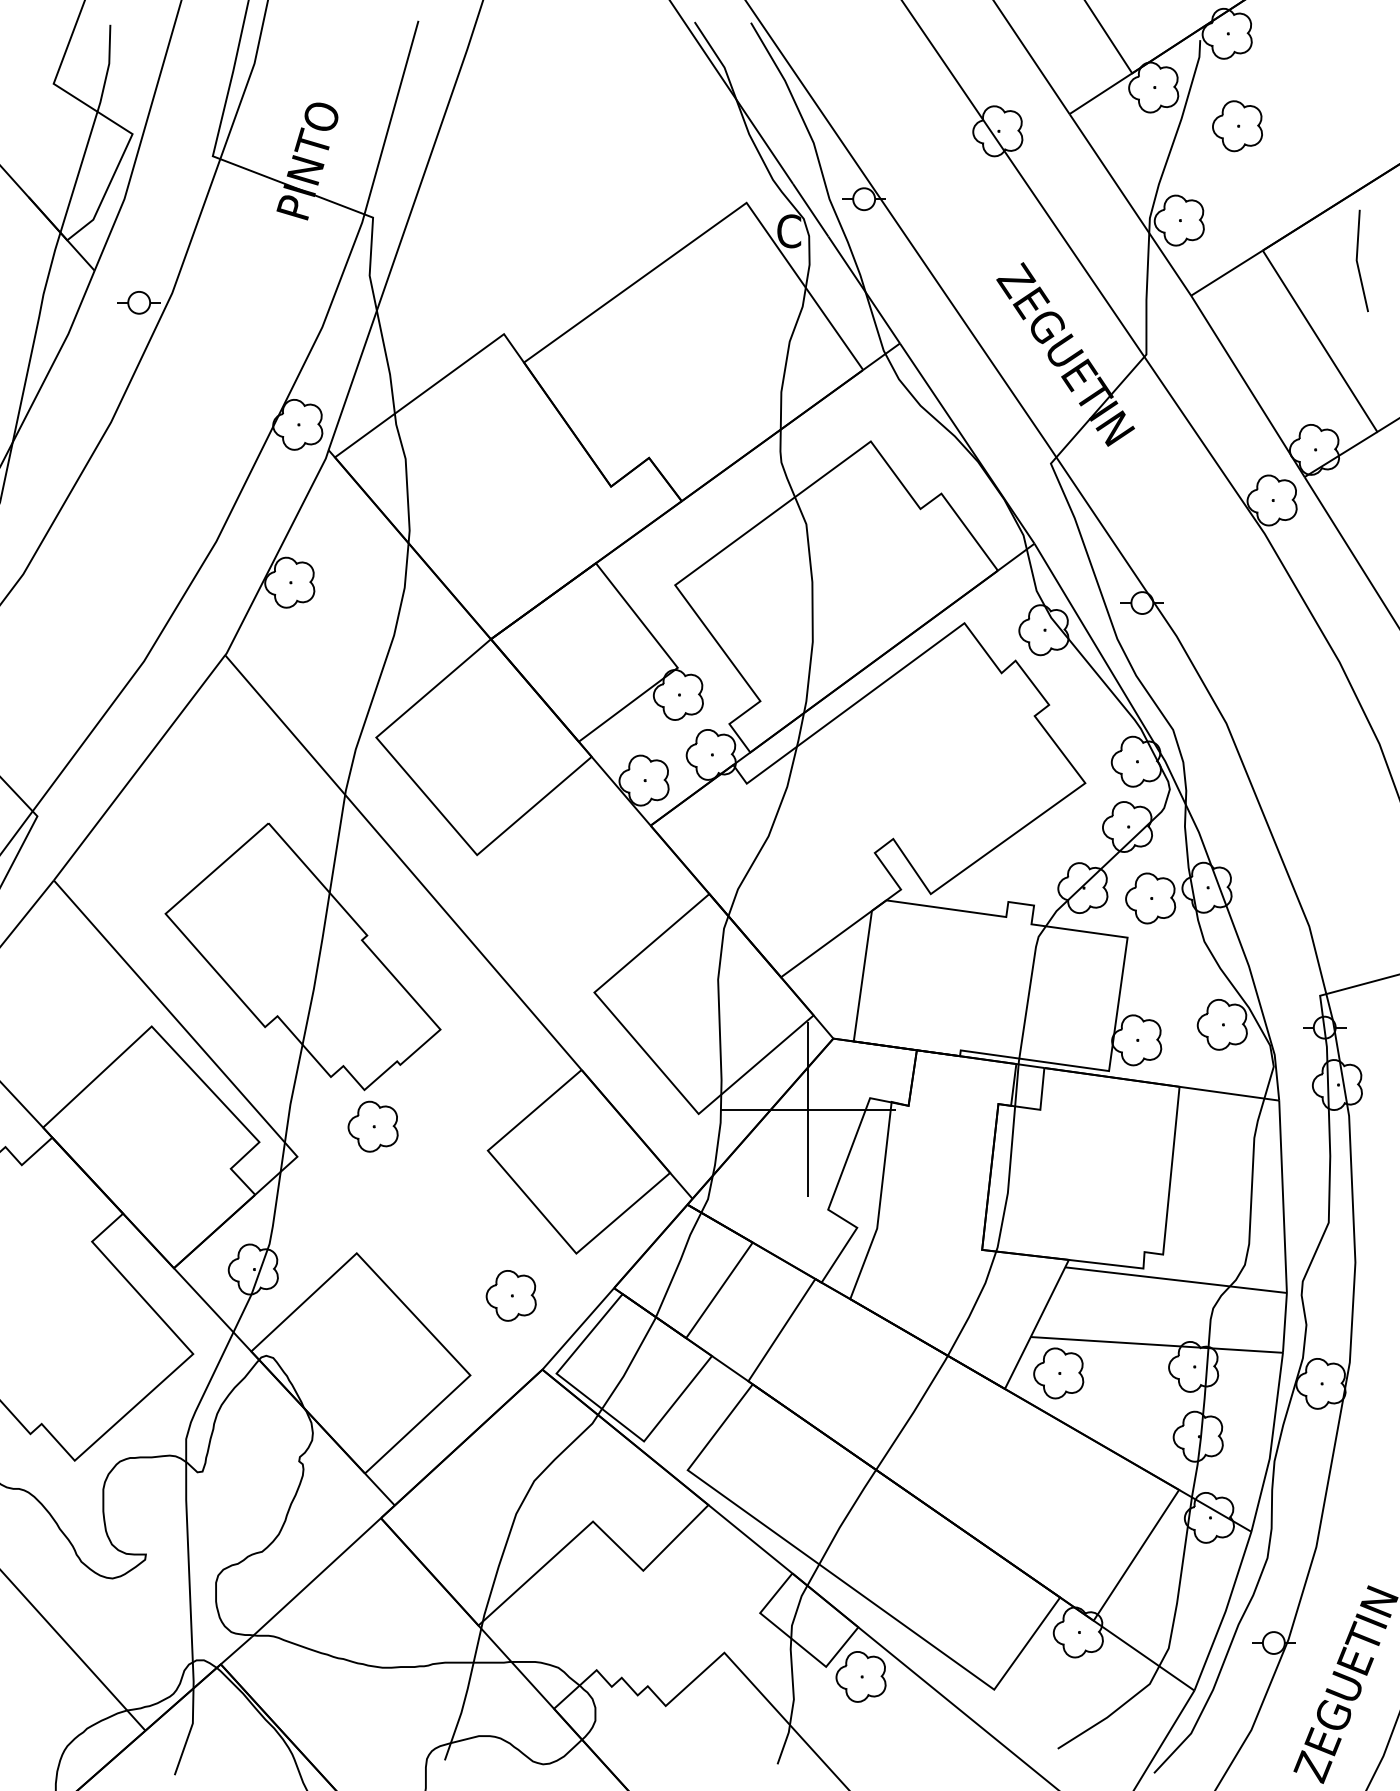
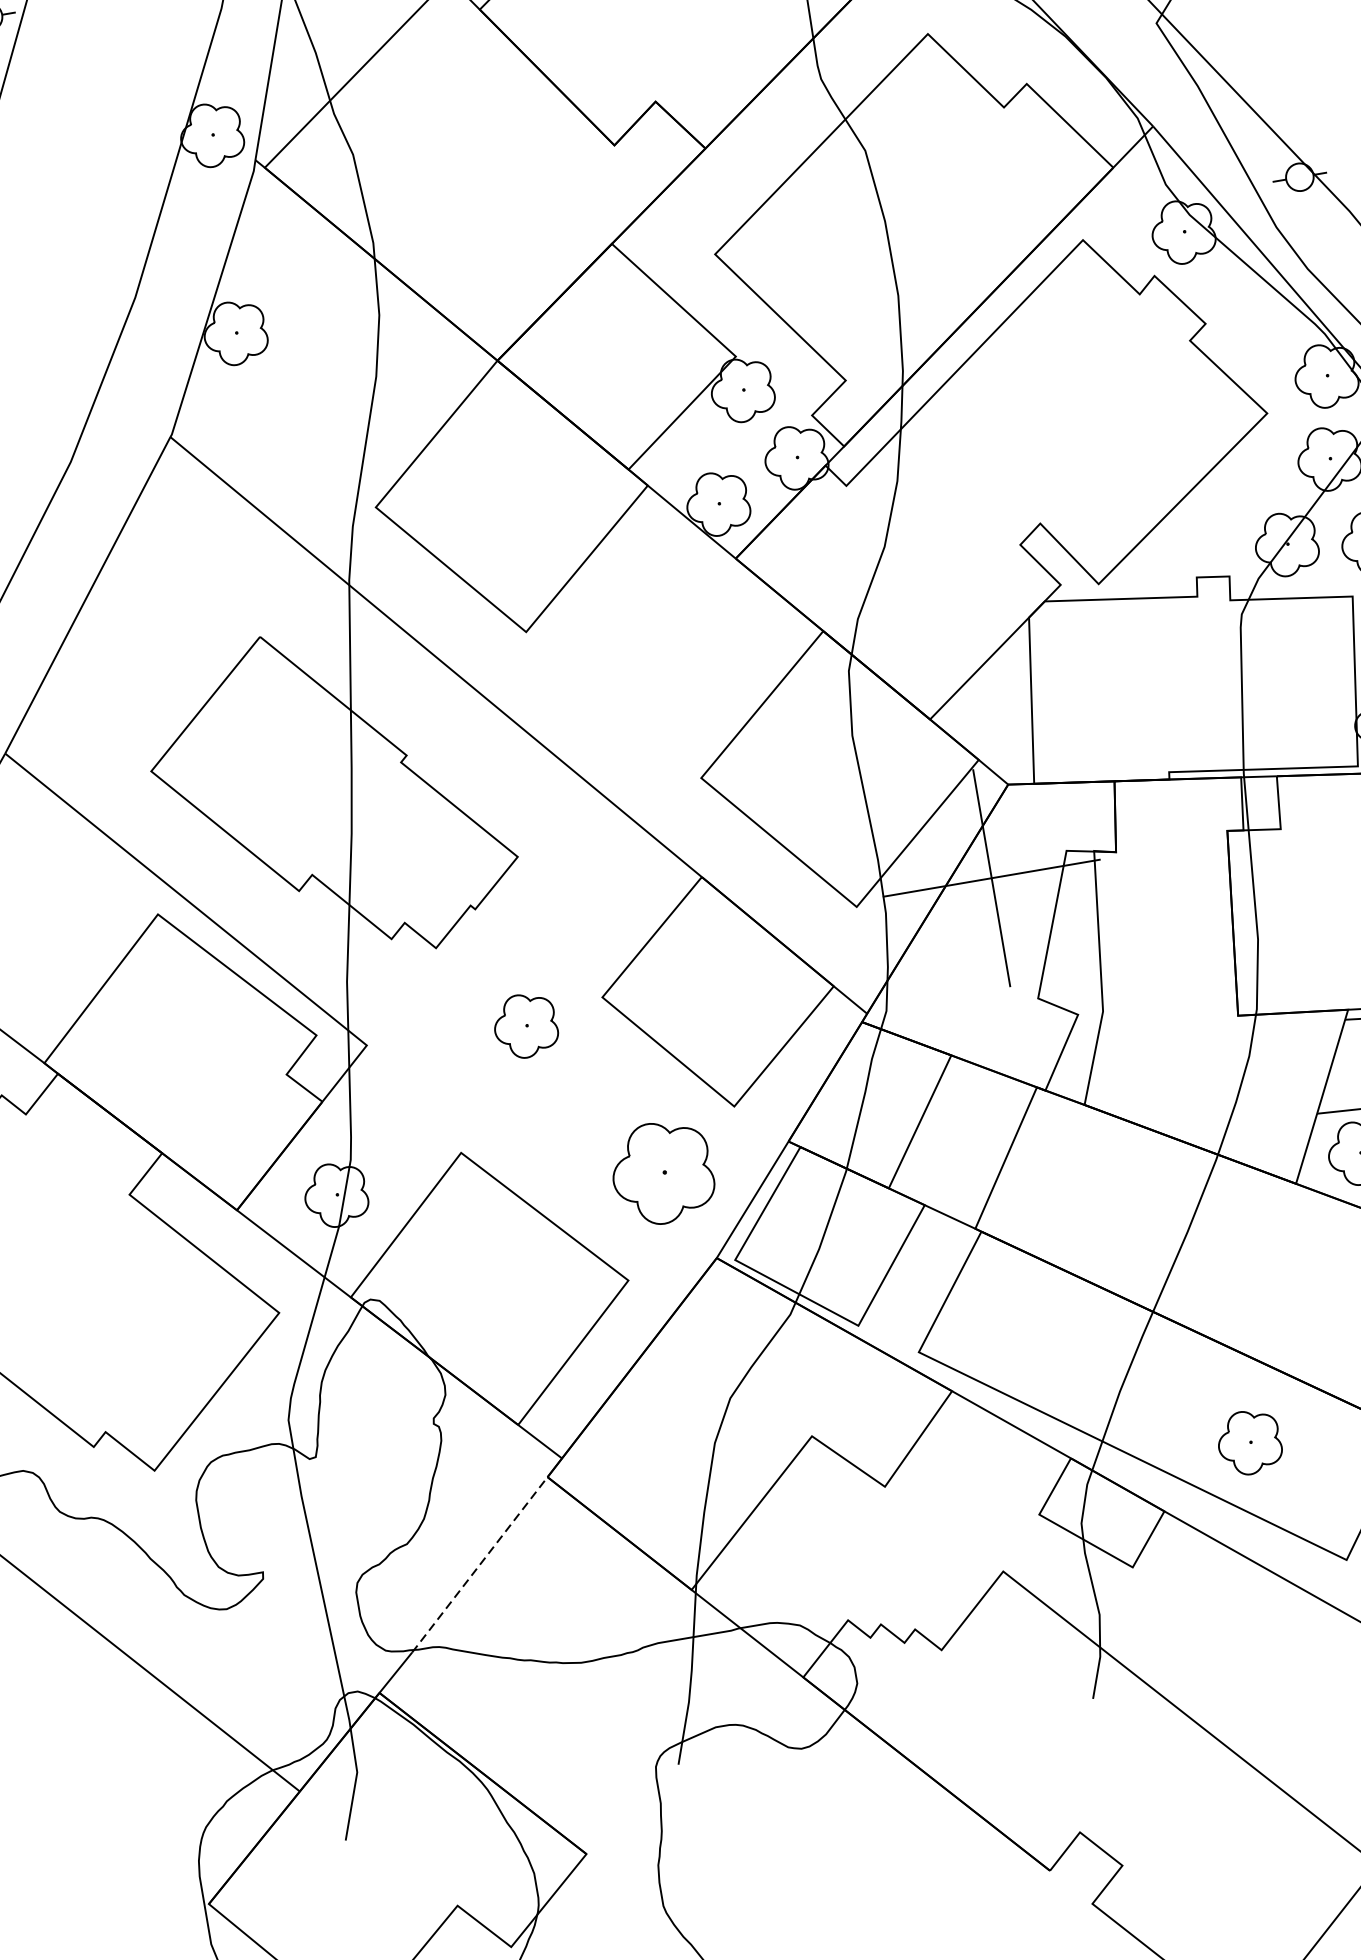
part: (372, 1126) -> (524, 1025), moved
part: (510, 1295) -> (661, 1172), size x1.6
line: (316, 1577) -> (479, 1564), solid -> dashed
part: (860, 1676) -> (1248, 1442), moved

